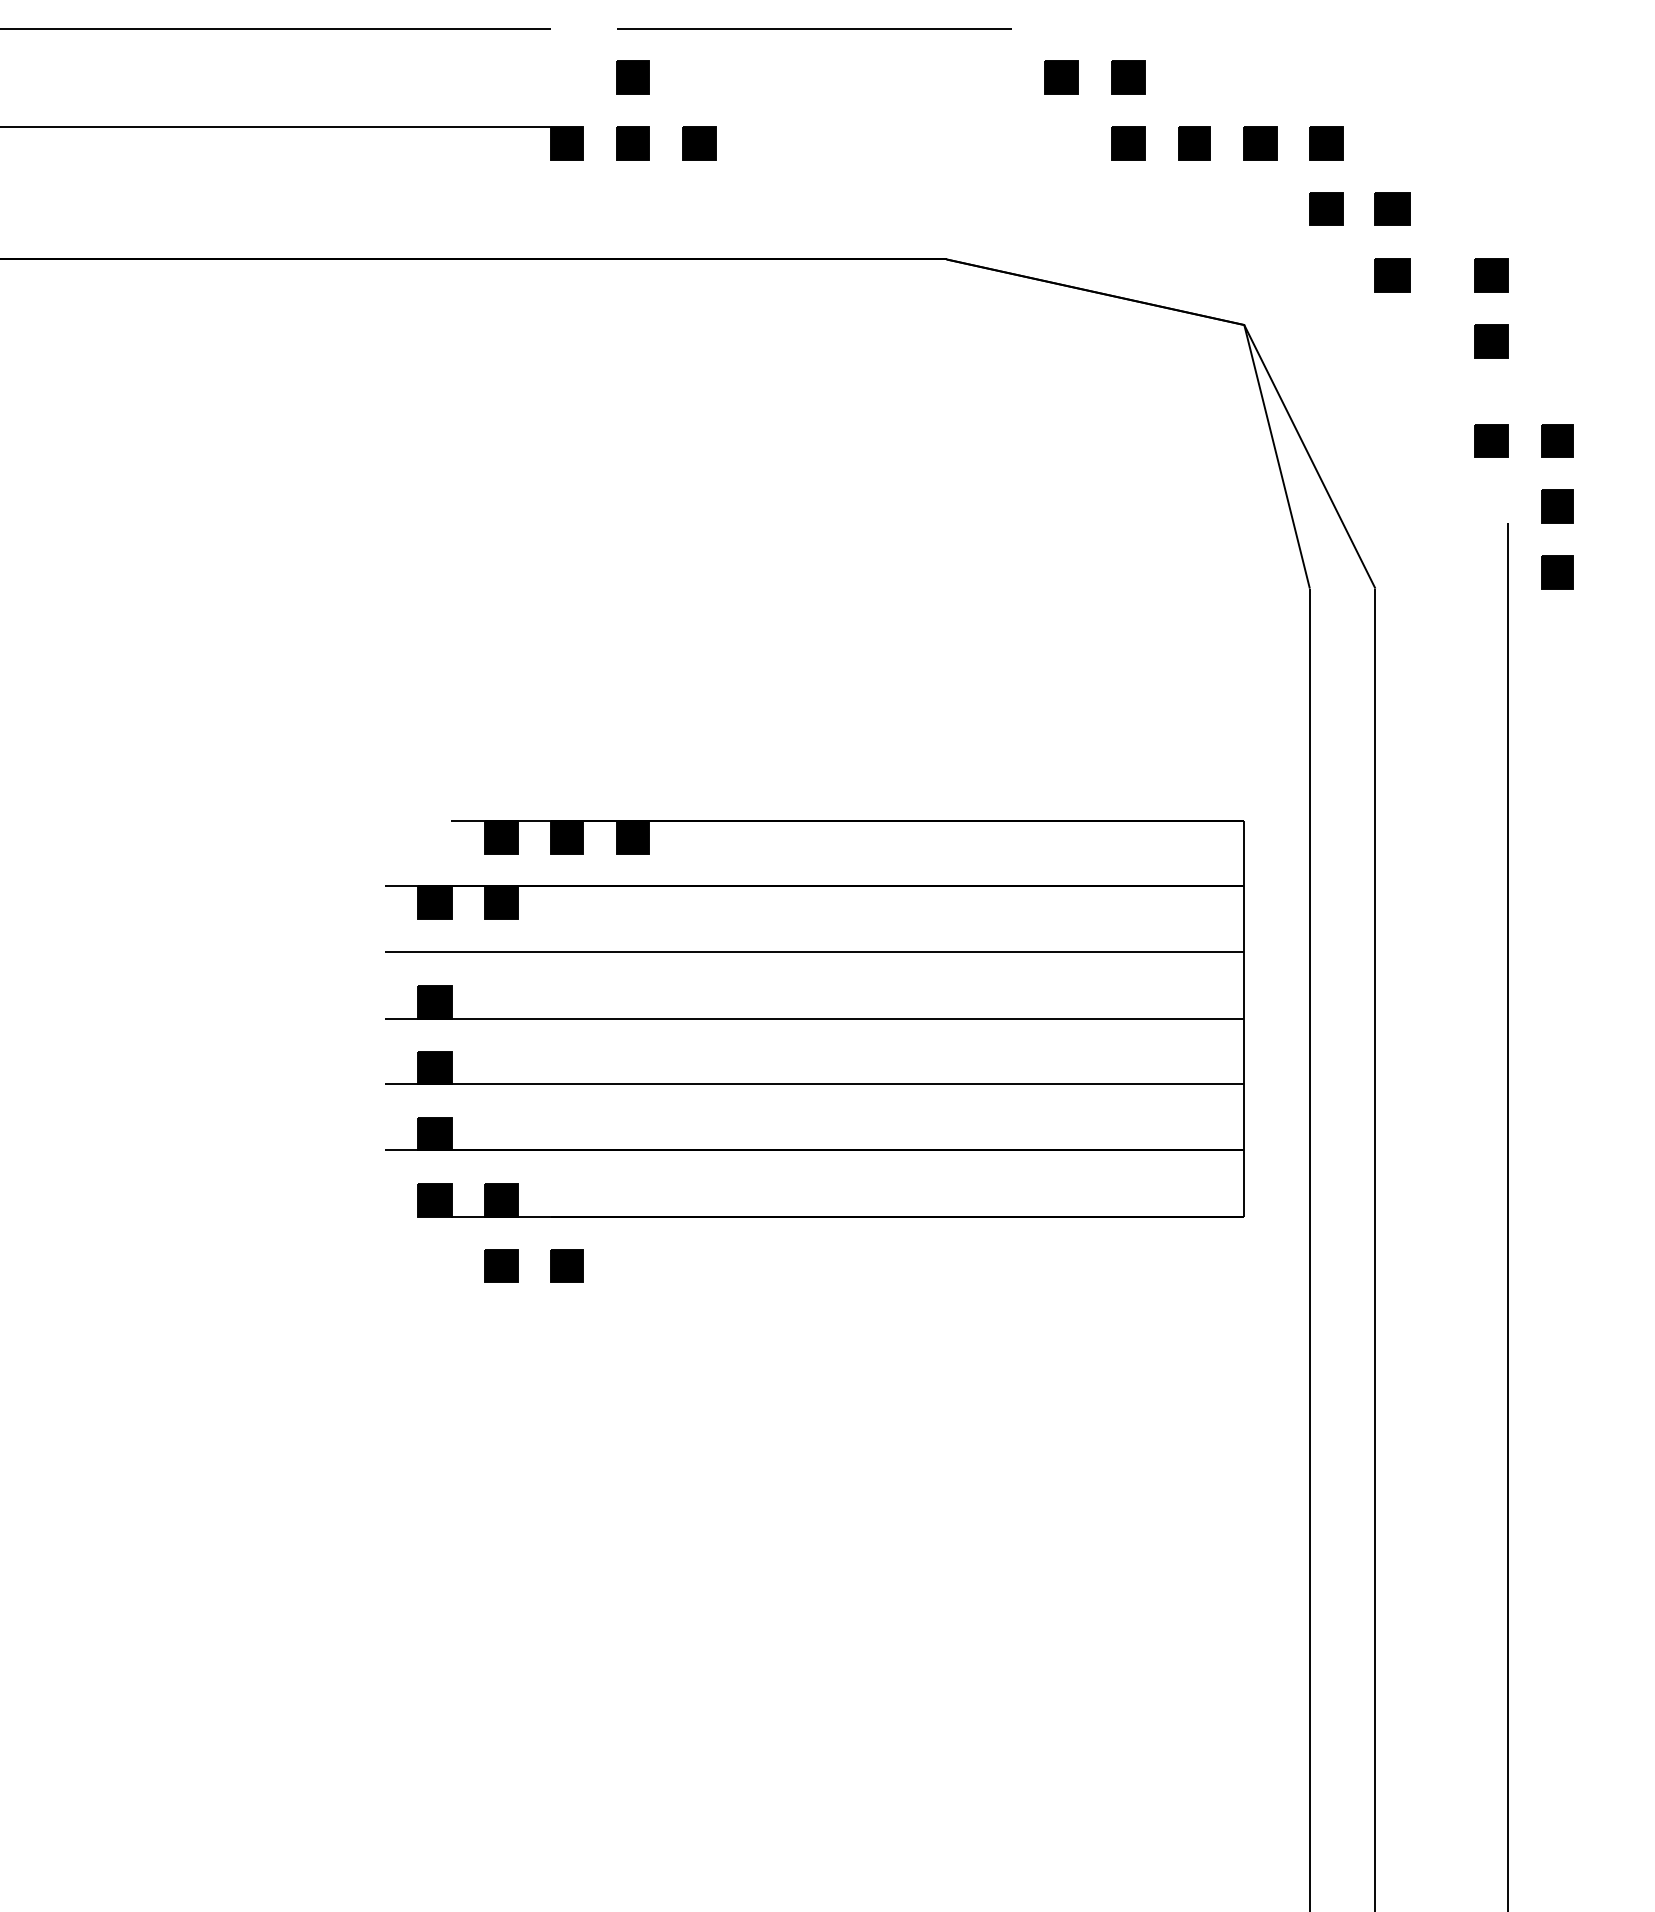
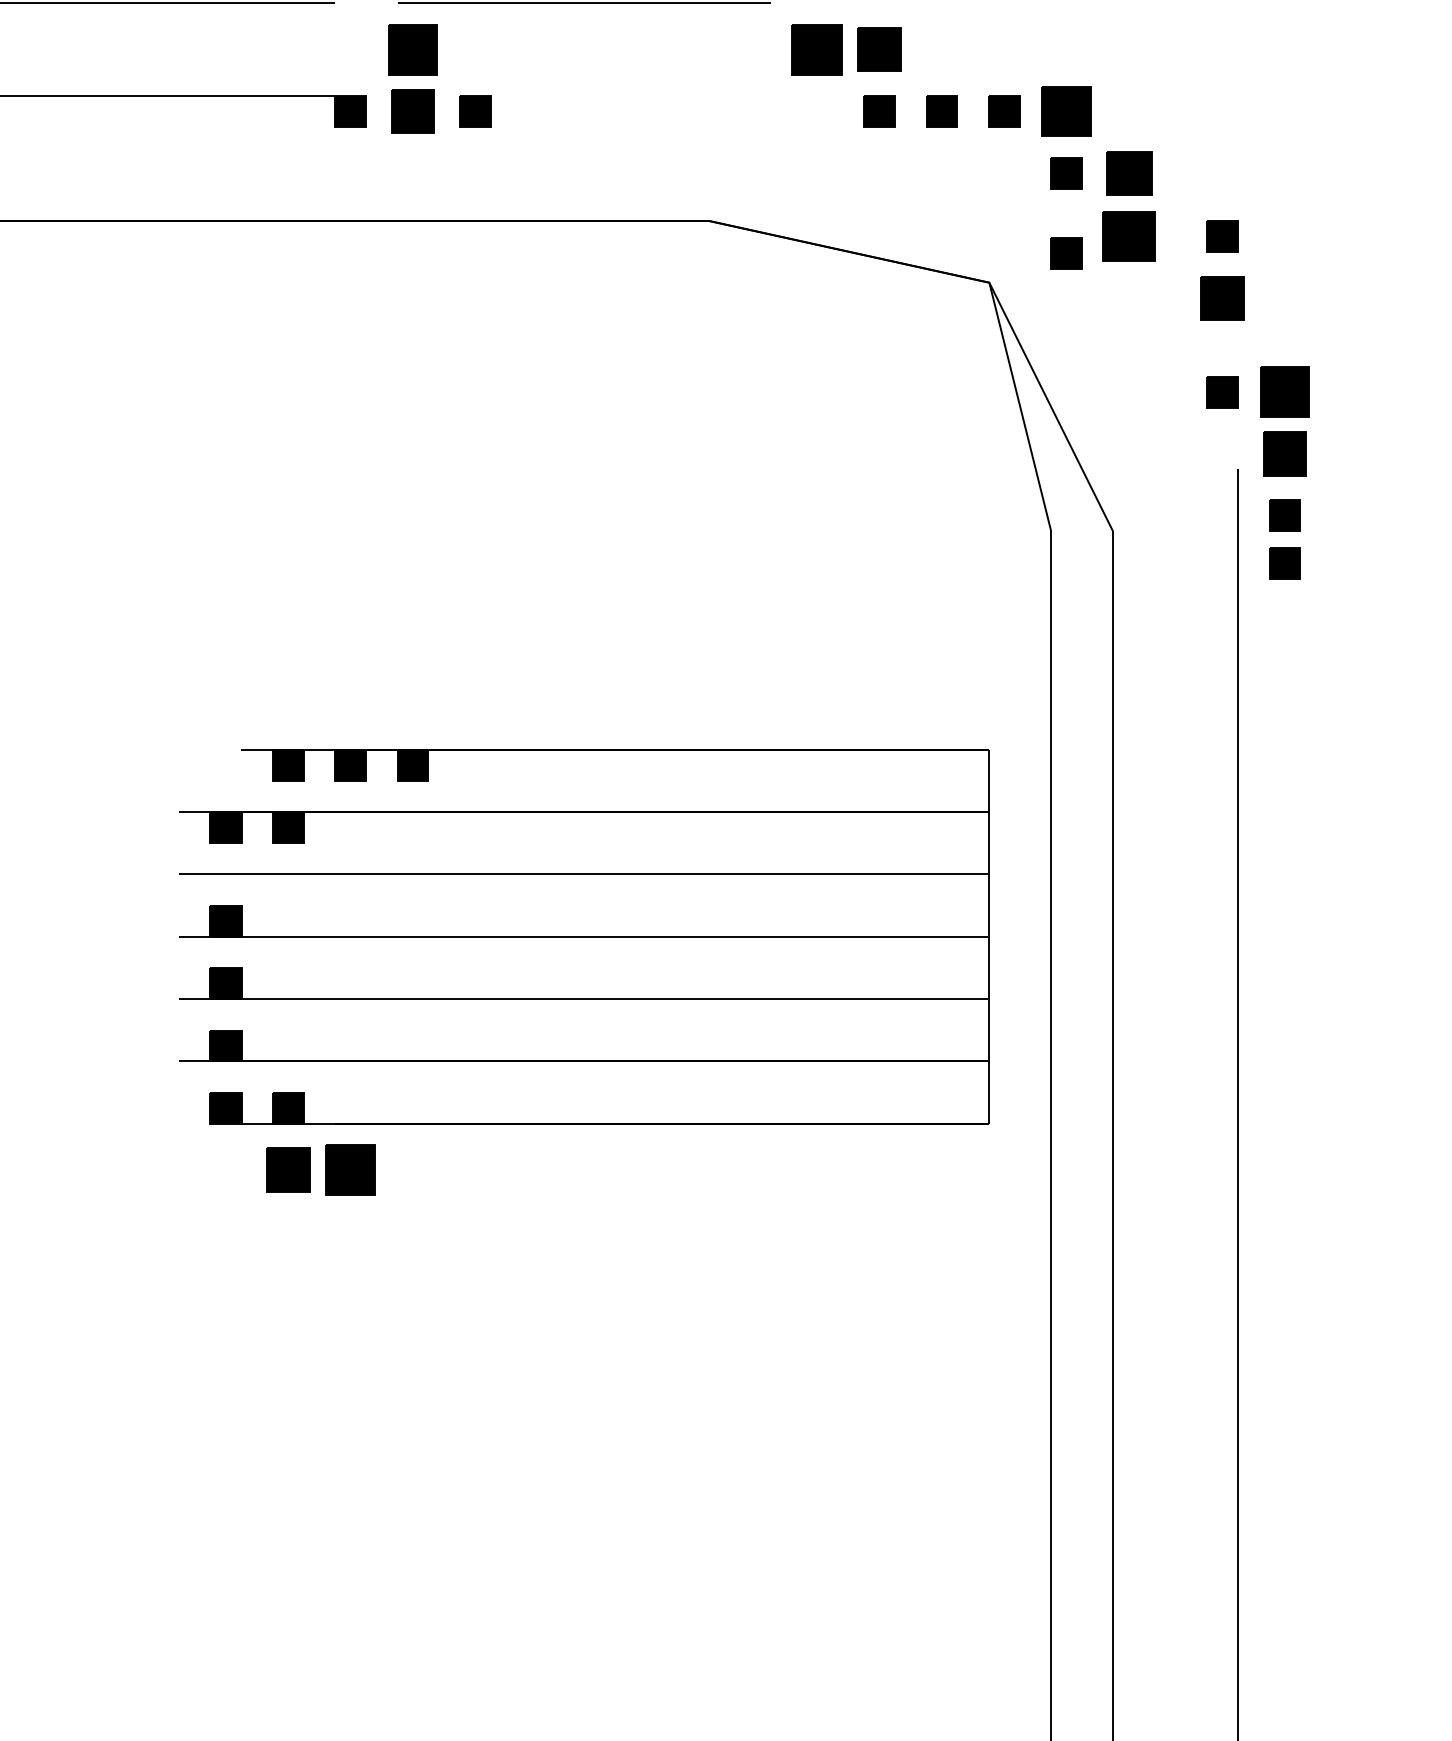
part: (632, 77) -> (412, 49), size x1.6
part: (1061, 77) -> (816, 49), size x1.6
part: (1128, 77) -> (880, 49), size x1.4
part: (632, 143) -> (412, 111), size x1.4
part: (1326, 143) -> (1066, 111), size x1.6
part: (1392, 208) -> (1129, 172), size x1.4
part: (1392, 275) -> (1129, 236), size x1.6
part: (1326, 293) -> (1066, 252), added
part: (1491, 341) -> (1222, 298), size x1.4
part: (1557, 440) -> (1284, 391), size x1.6
part: (1557, 506) -> (1284, 453), size x1.4
part: (1557, 623) -> (1284, 564), added
part: (501, 1265) -> (288, 1169), size x1.4
part: (566, 1265) -> (350, 1169), size x1.6

